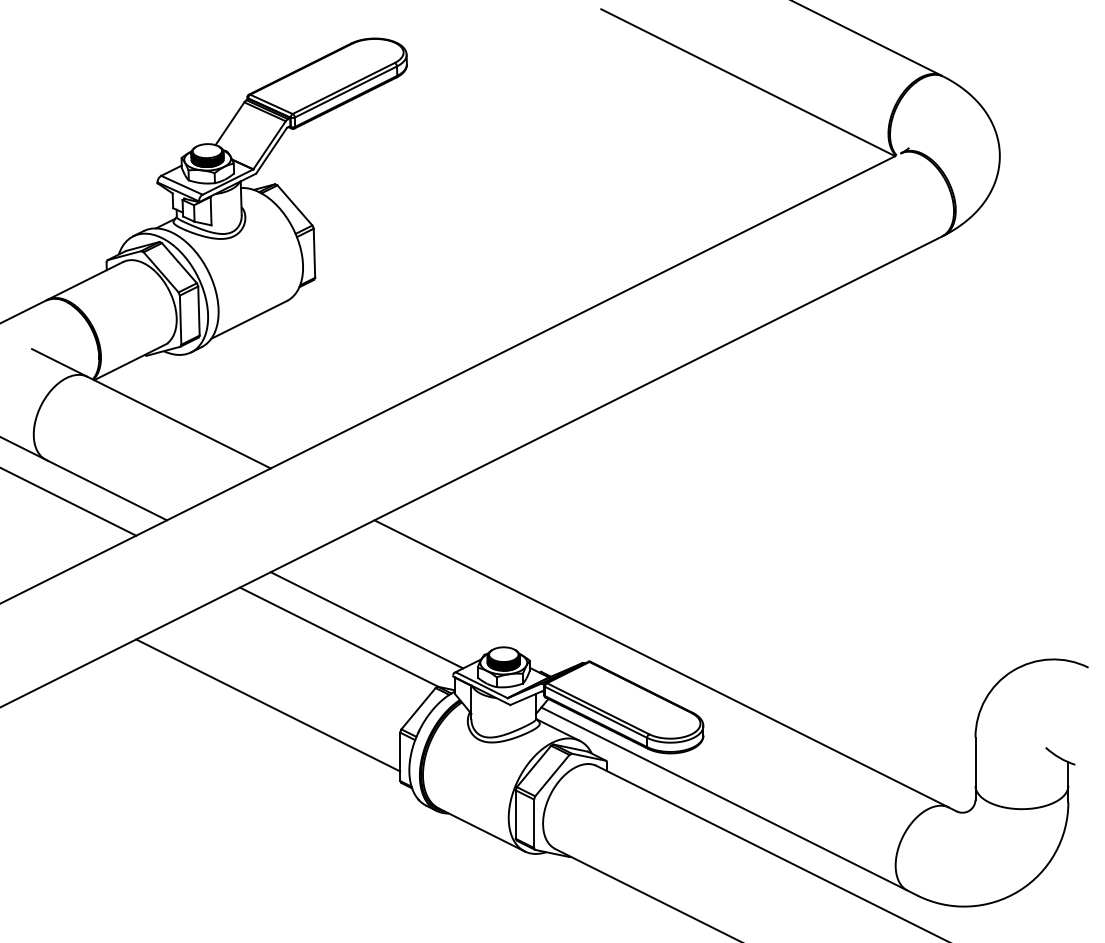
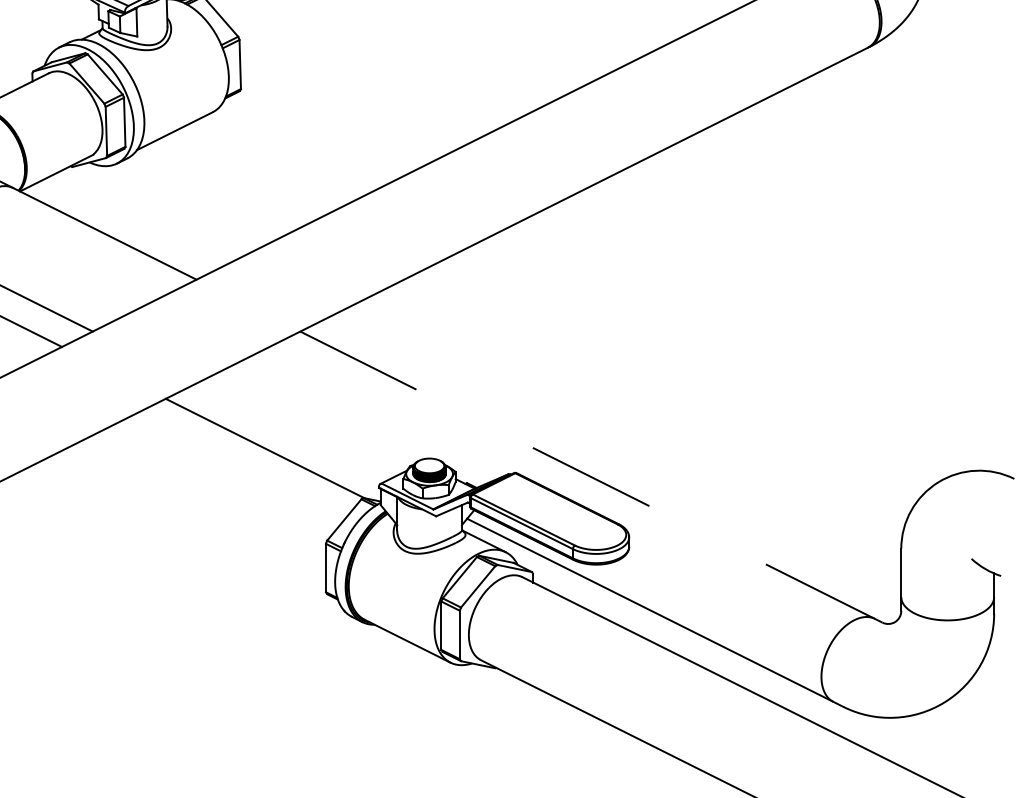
line: (366, 620) -> (292, 431), removed
line: (665, 665) -> (591, 476), solid -> dashed
line: (268, 705) -> (194, 516), removed

